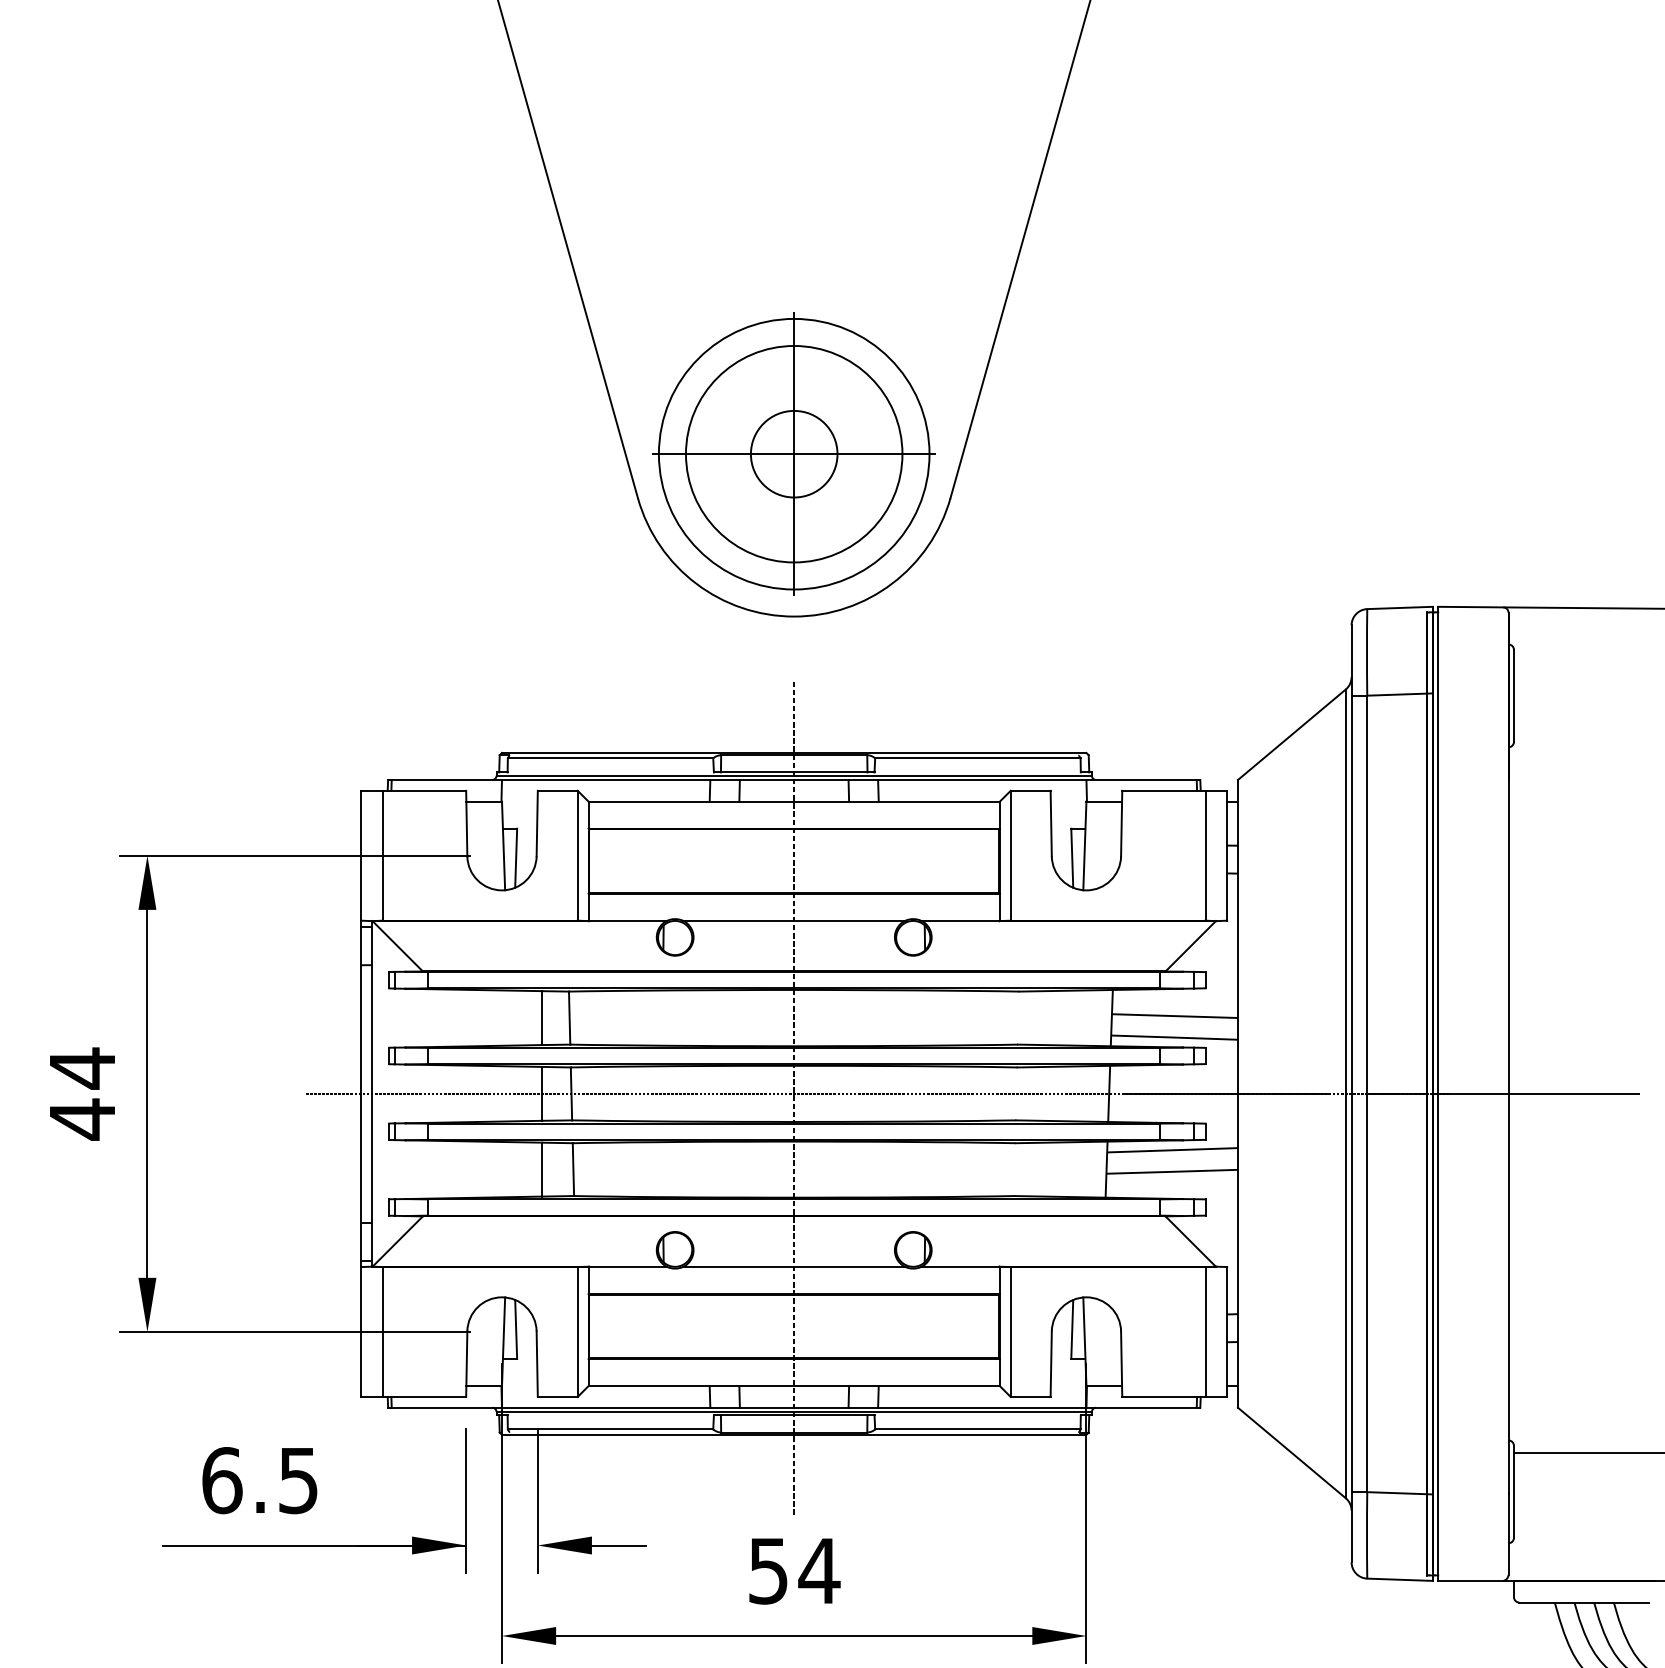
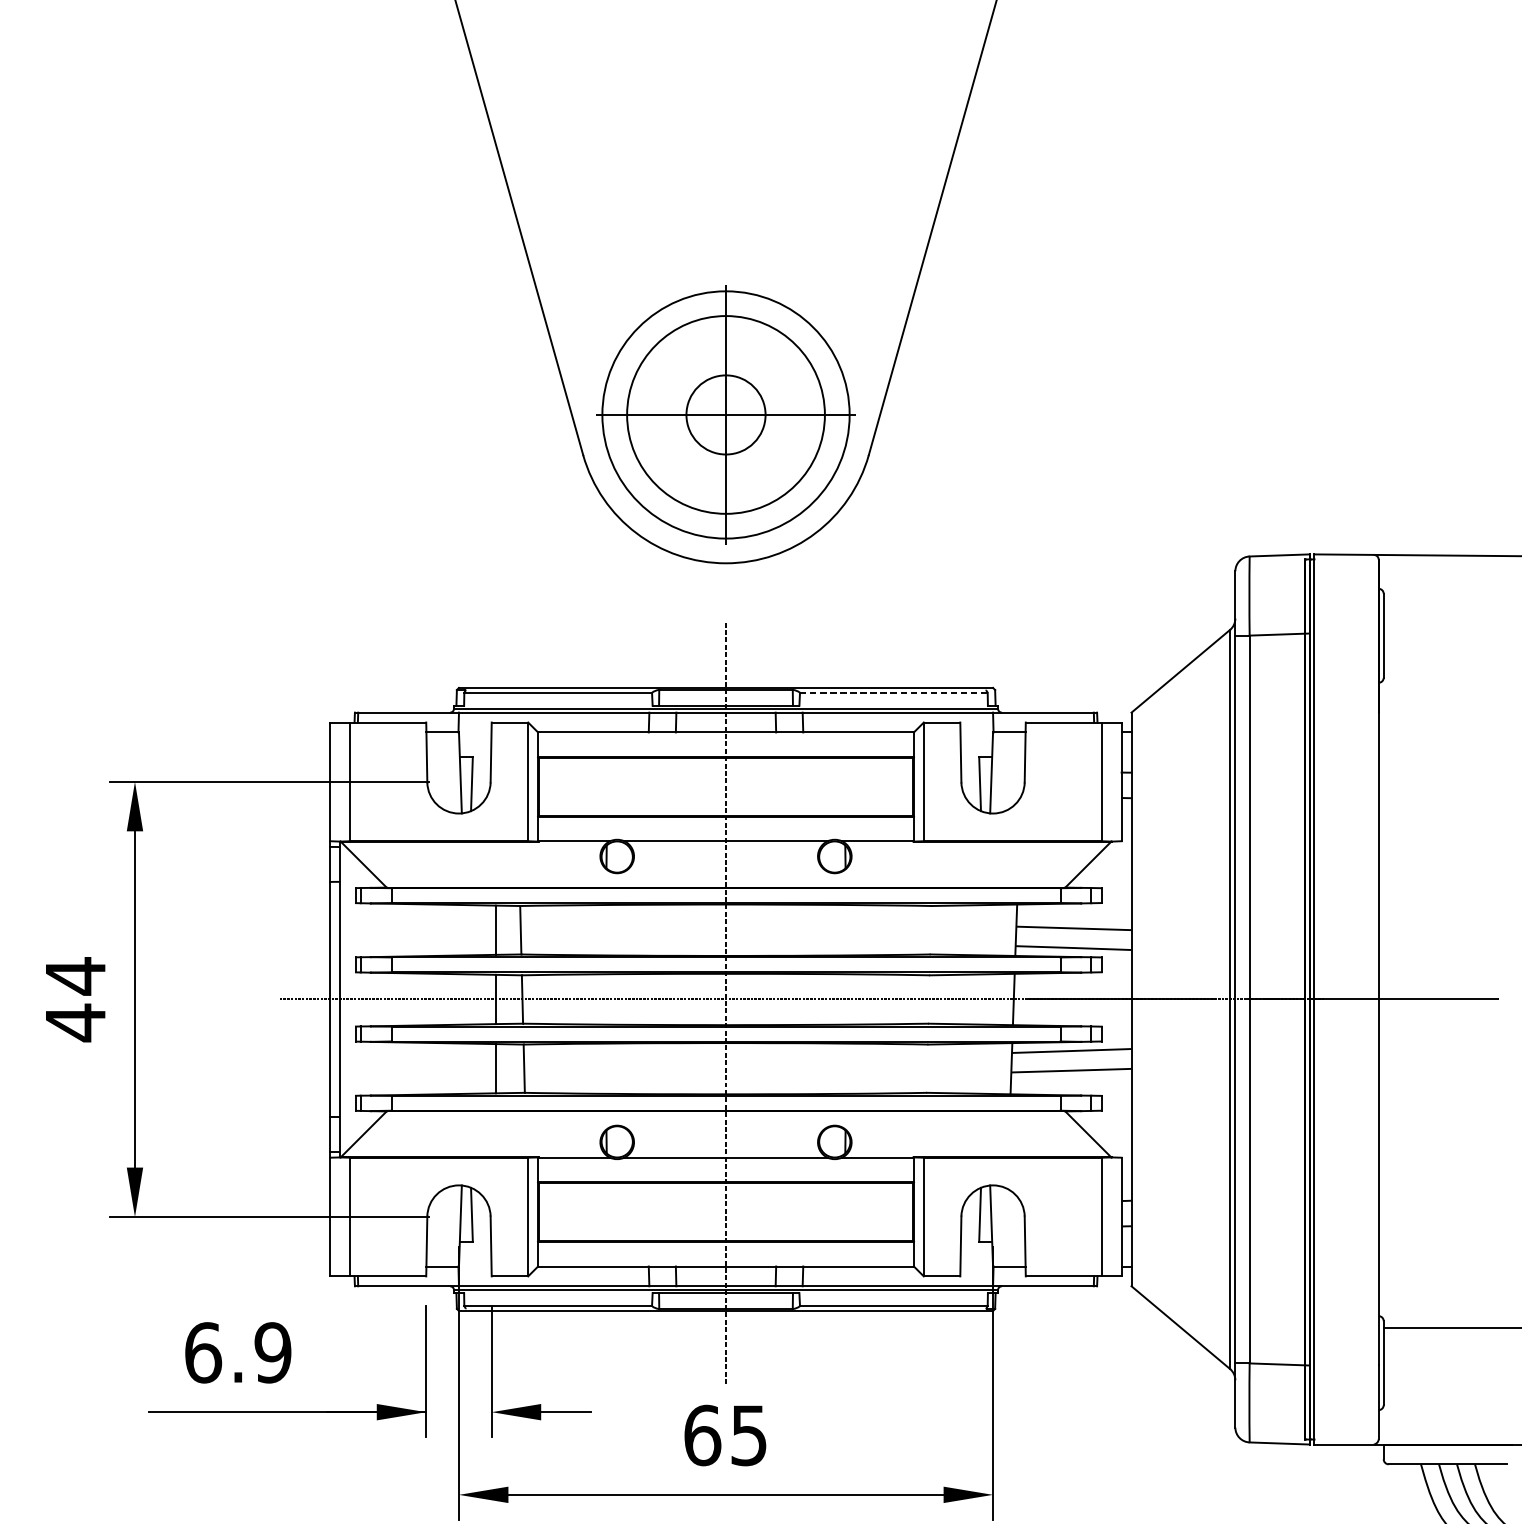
line: (977, 758) -> (893, 693), solid -> dashed
text: (298, 1480) -> (273, 1352), 6.5 -> 6.9
text: (794, 1570) -> (726, 1435), 54 -> 65

